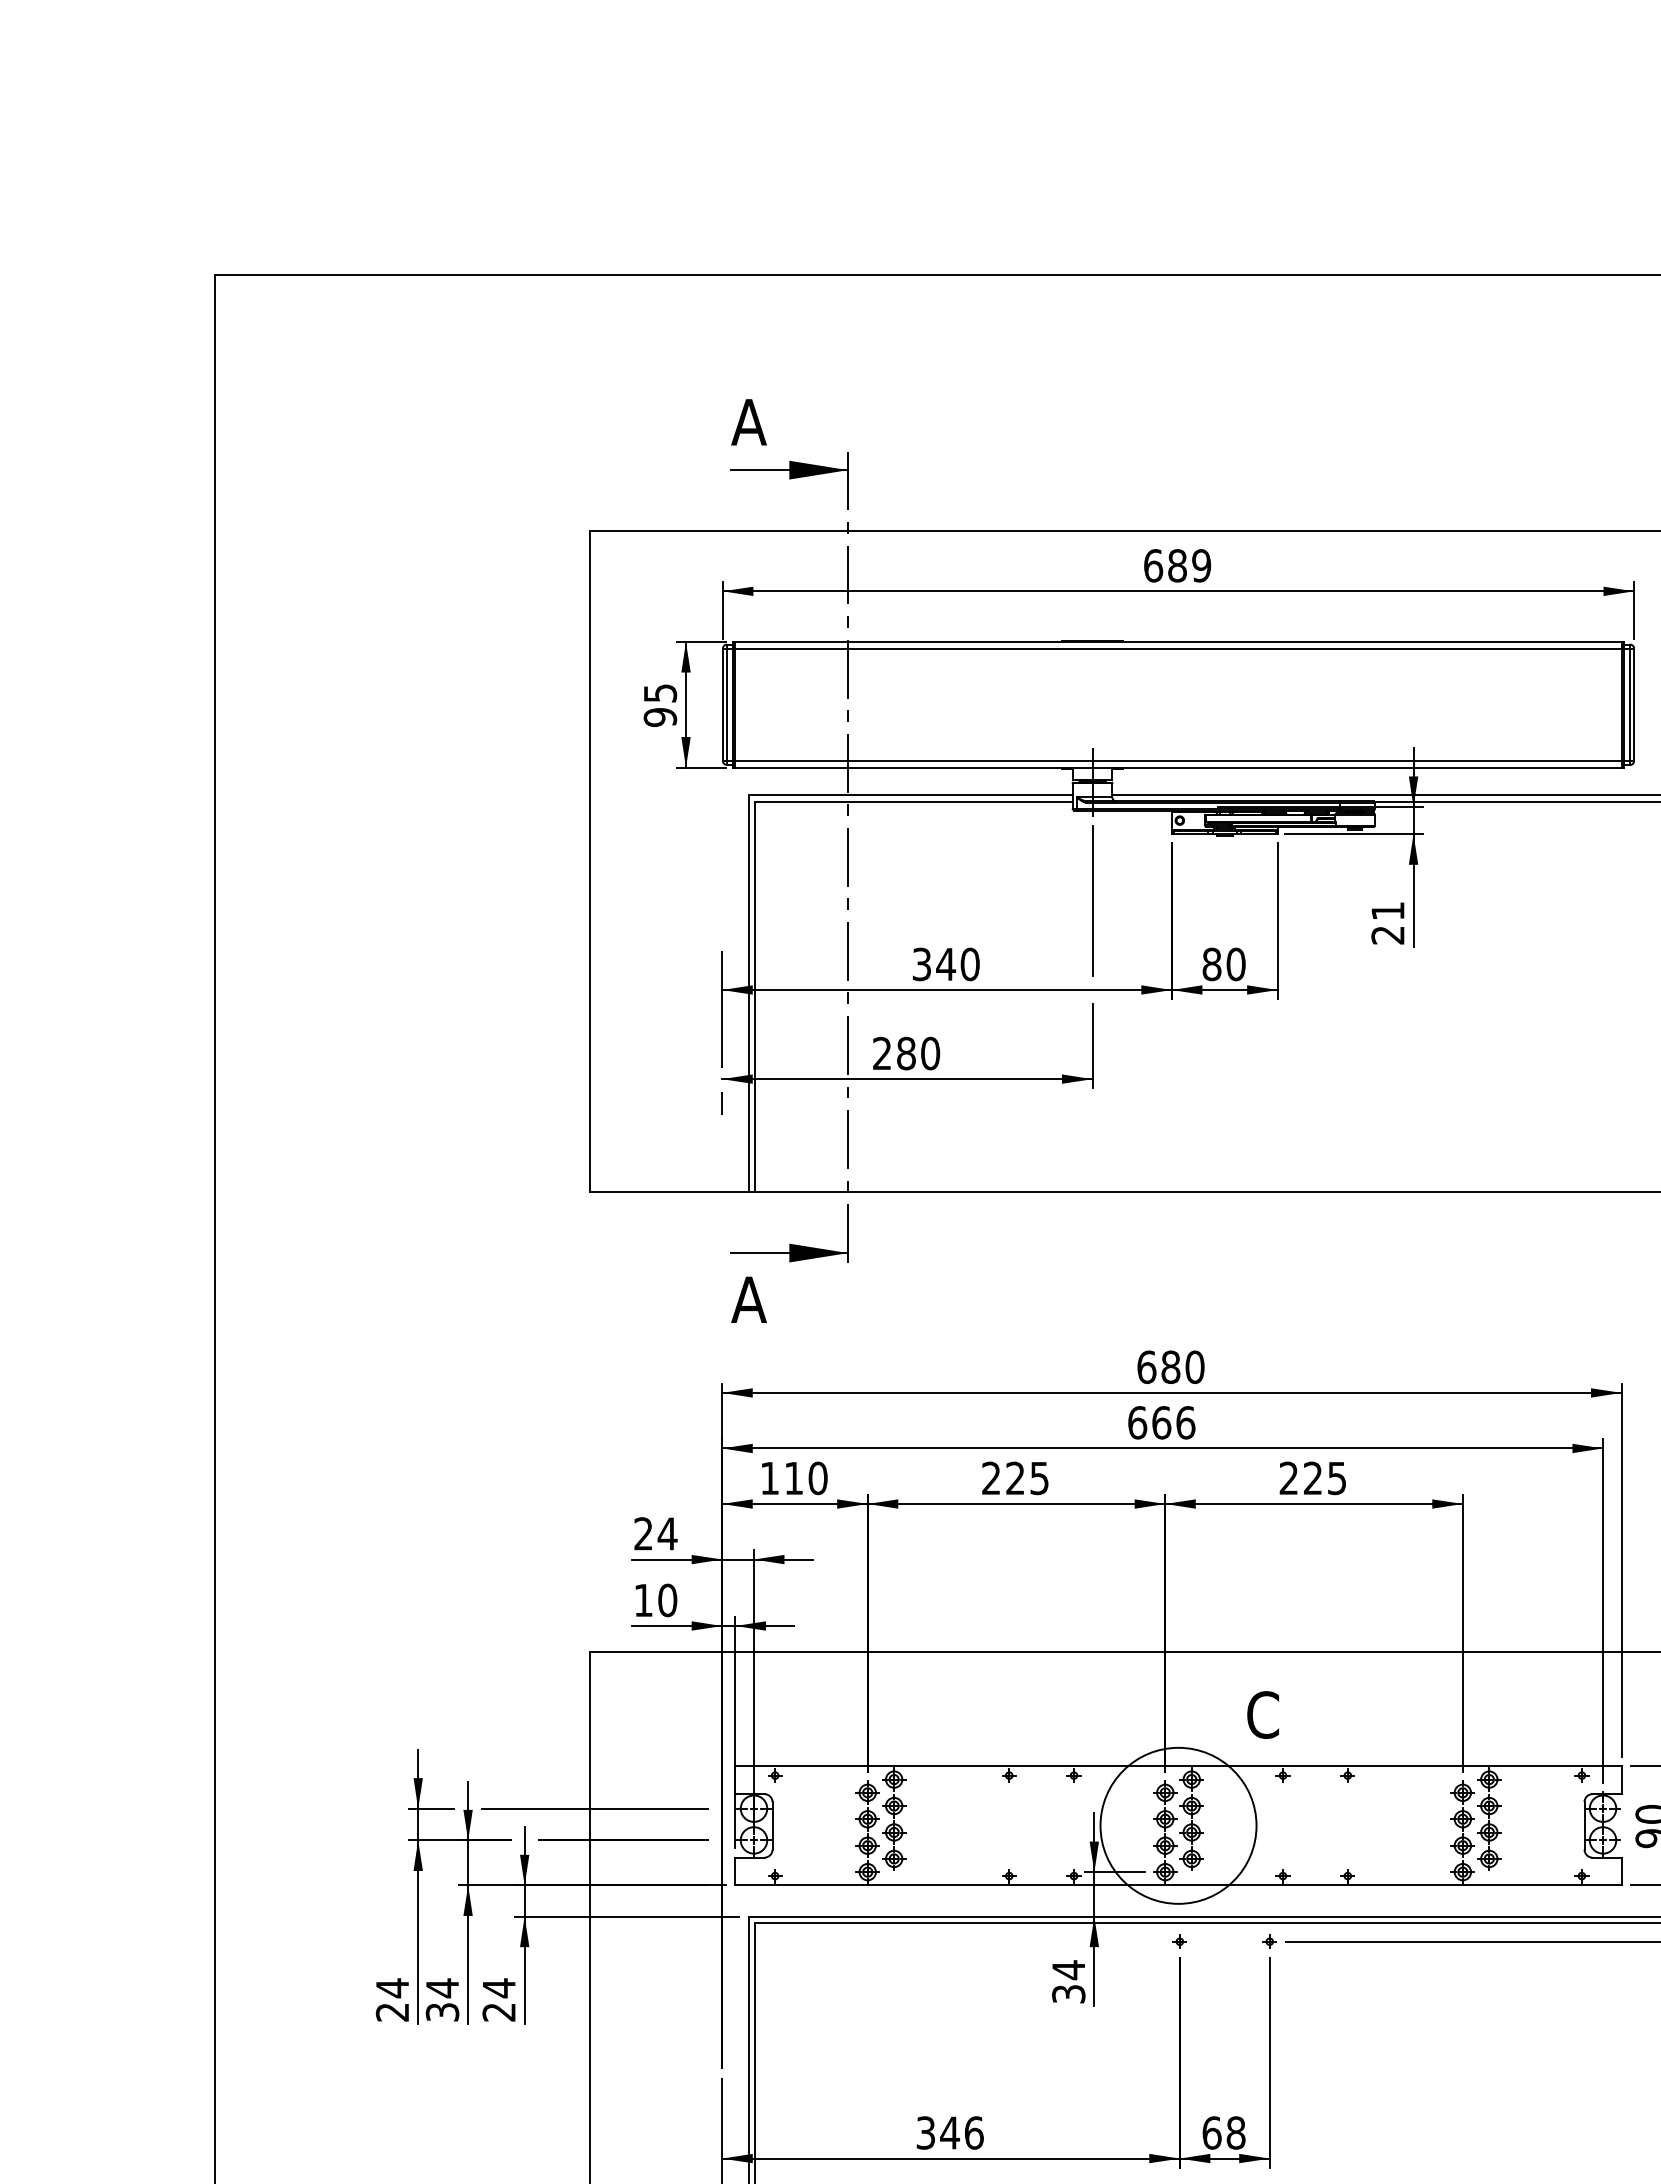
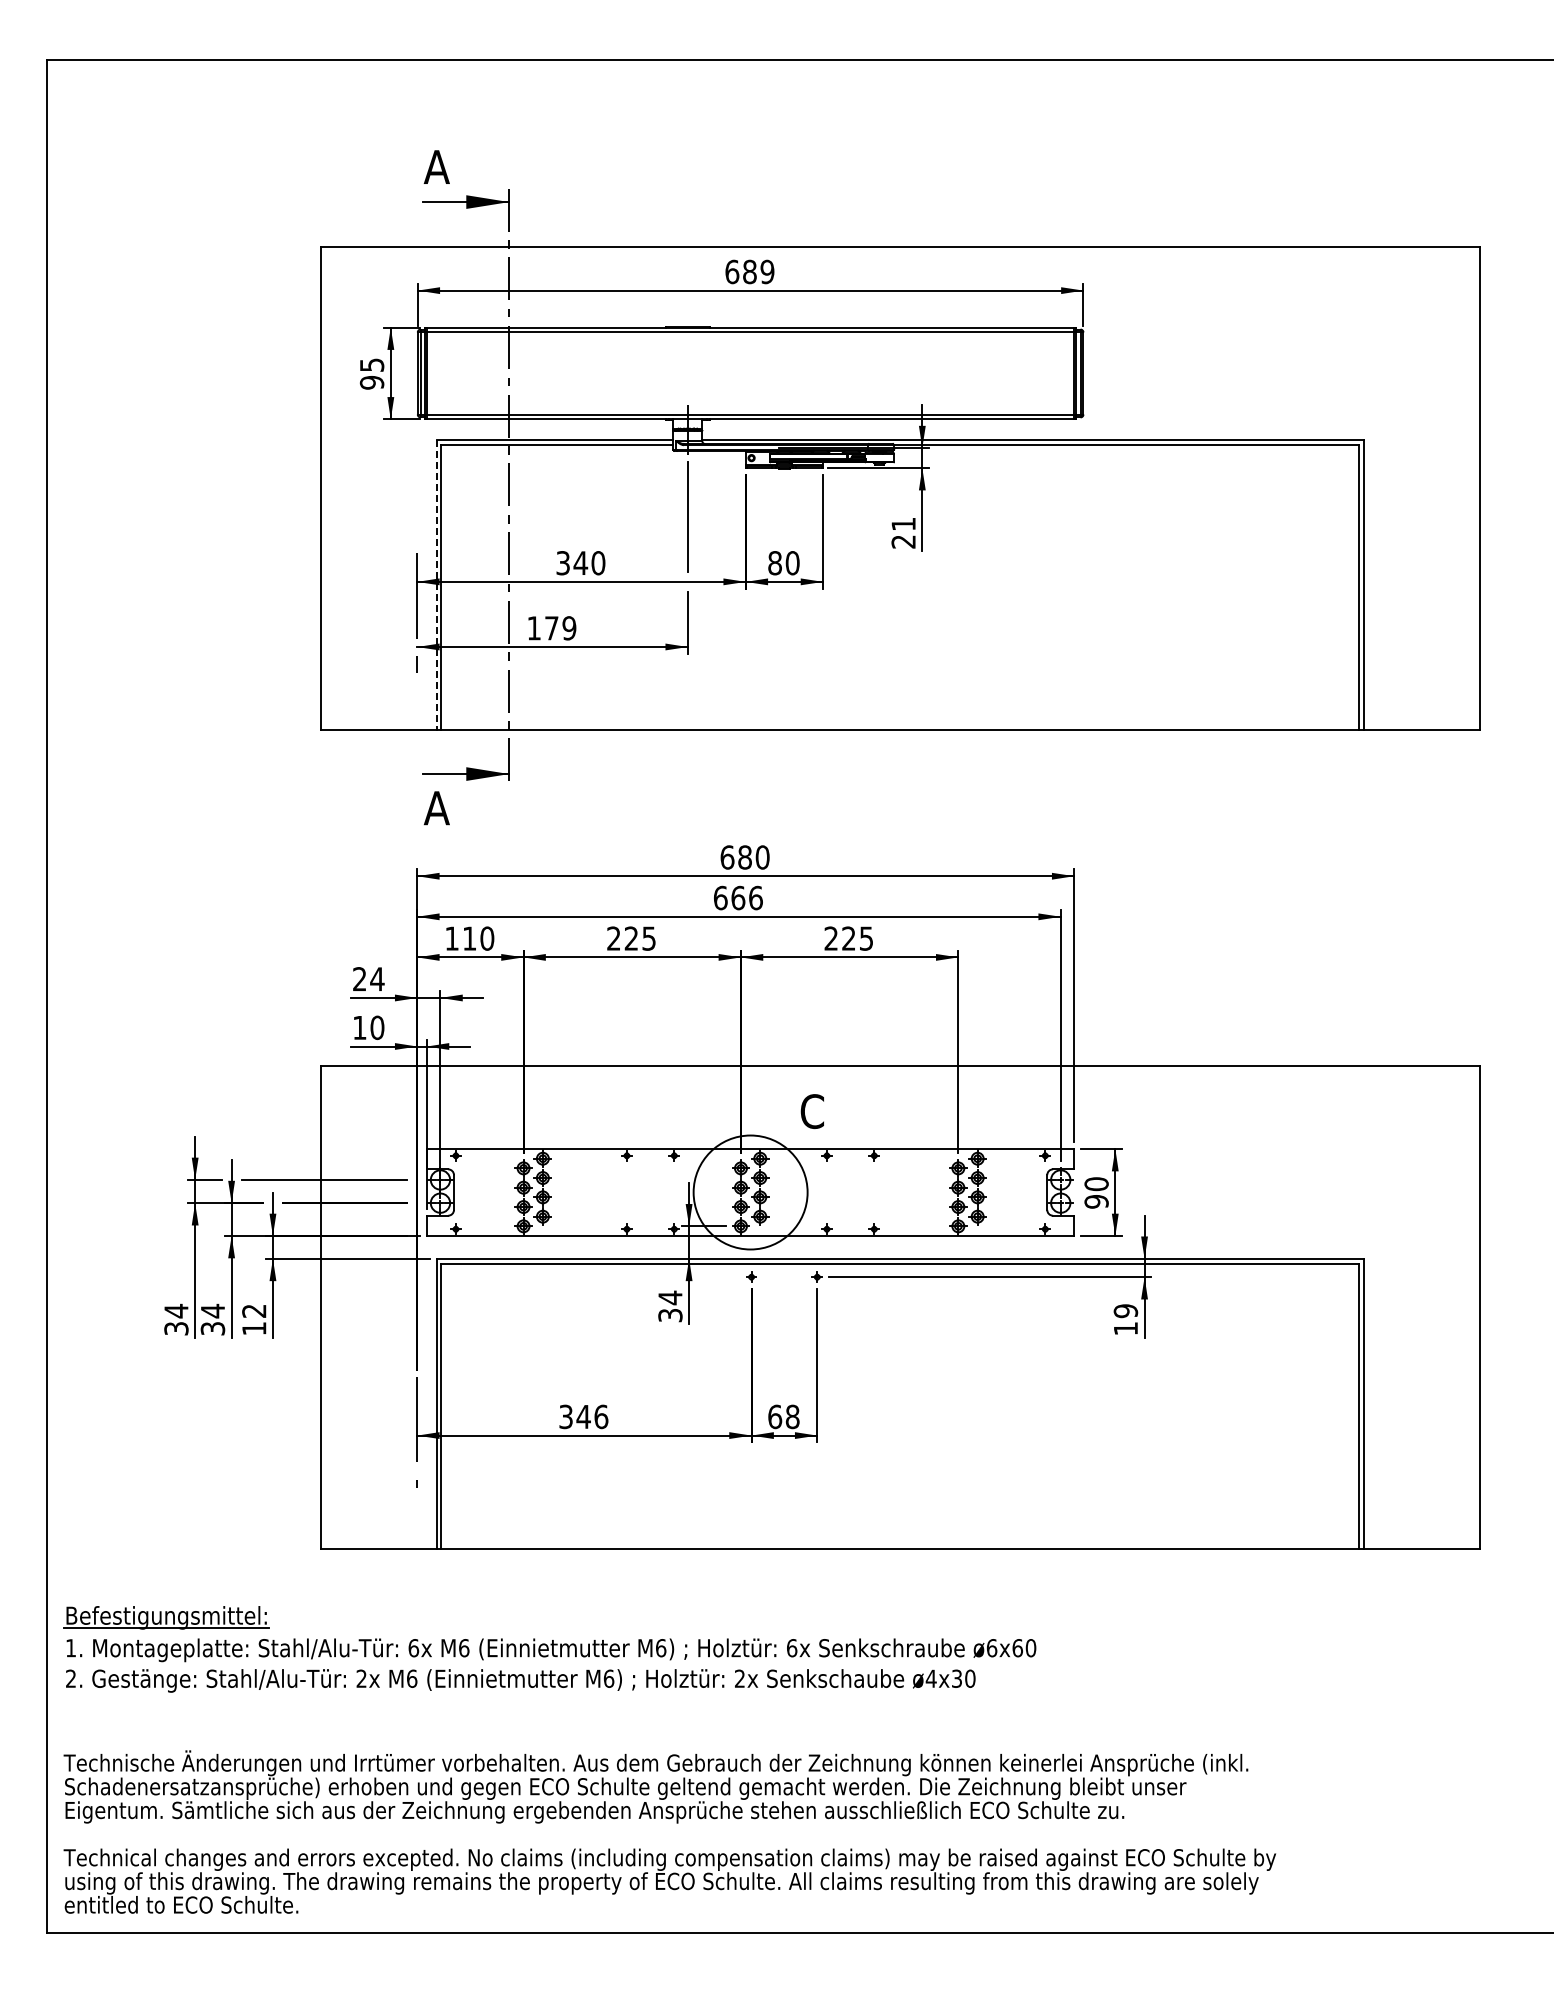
line: (748, 993) -> (436, 584), solid -> dashed
text: (905, 1053) -> (551, 628), 280 -> 179
text: (499, 1999) -> (254, 1319), 24 -> 12
text: (392, 2011) -> (176, 1328), 24 -> 34

